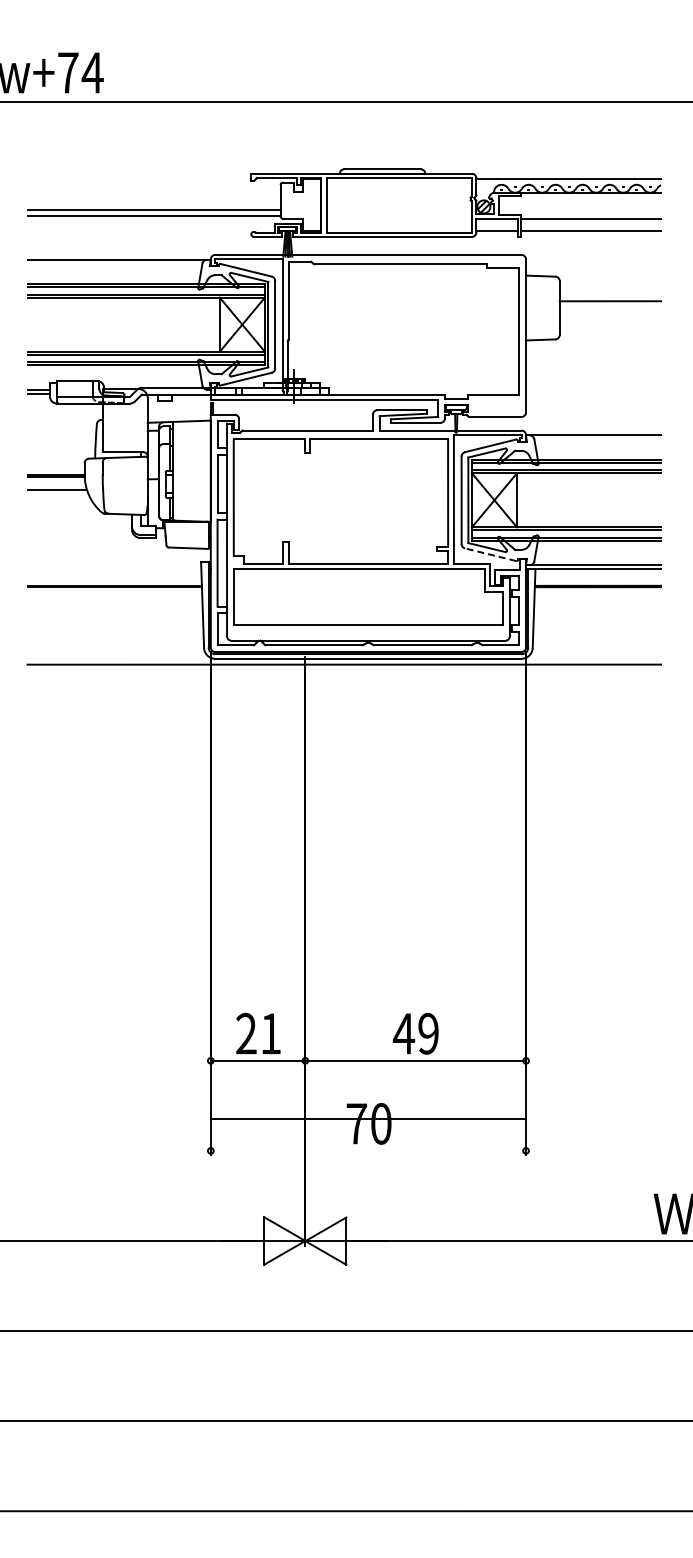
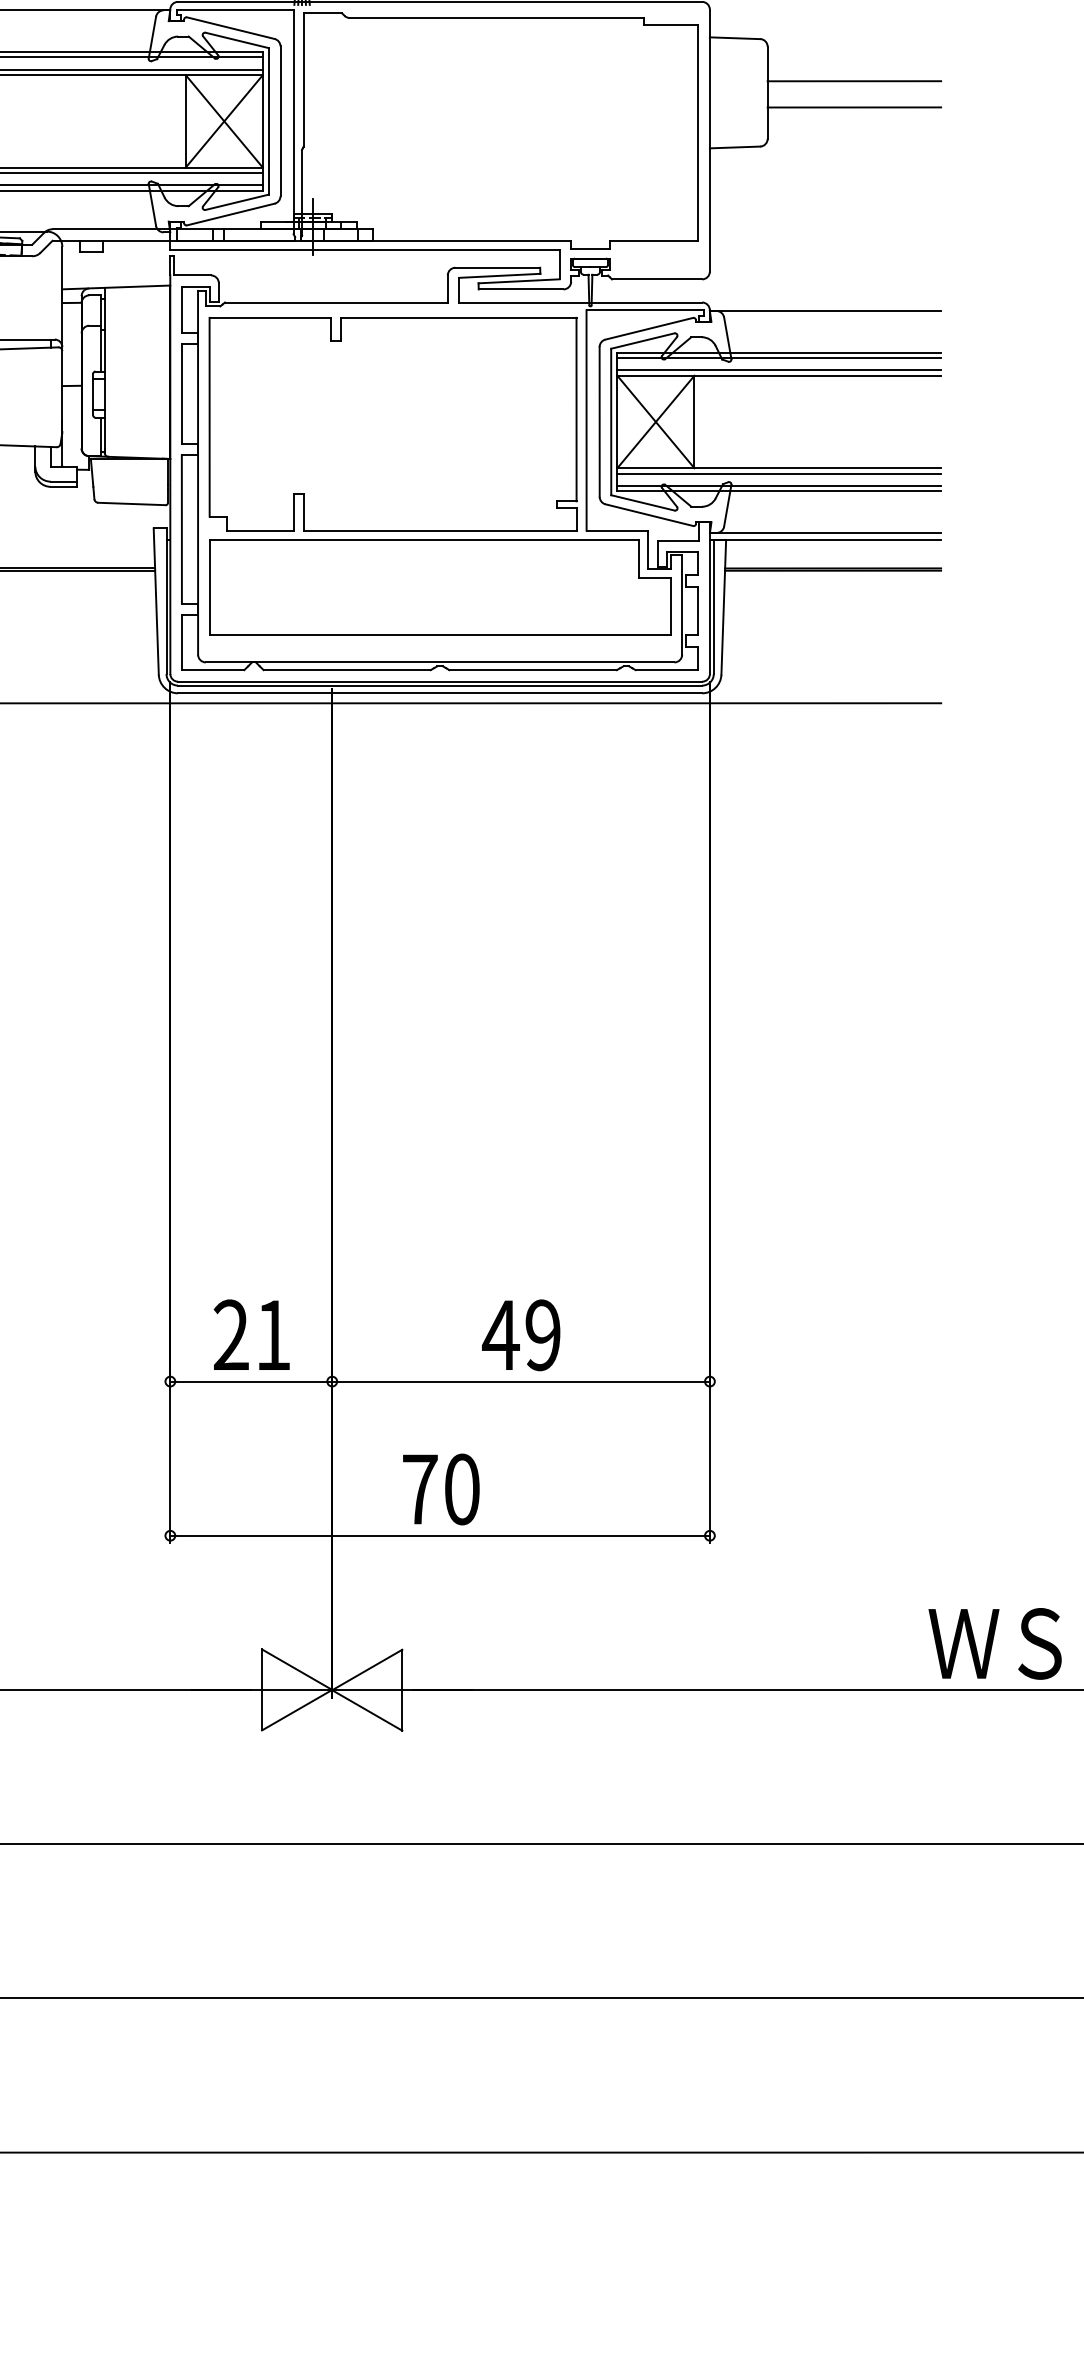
line: (610, 316) -> (854, 107), added
line: (490, 554) -> (649, 514), dashed -> solid
line: (368, 1118) -> (440, 1535), moved

